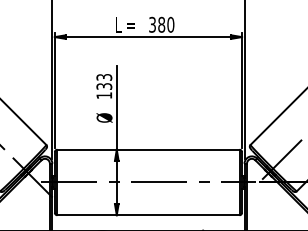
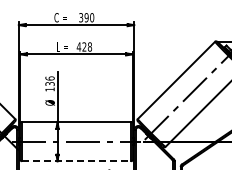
text: (161, 23) -> (84, 46), 380 -> 428
text: (103, 77) -> (49, 78), 133 -> 136
line: (148, 215) -> (76, 161), solid -> dashed

